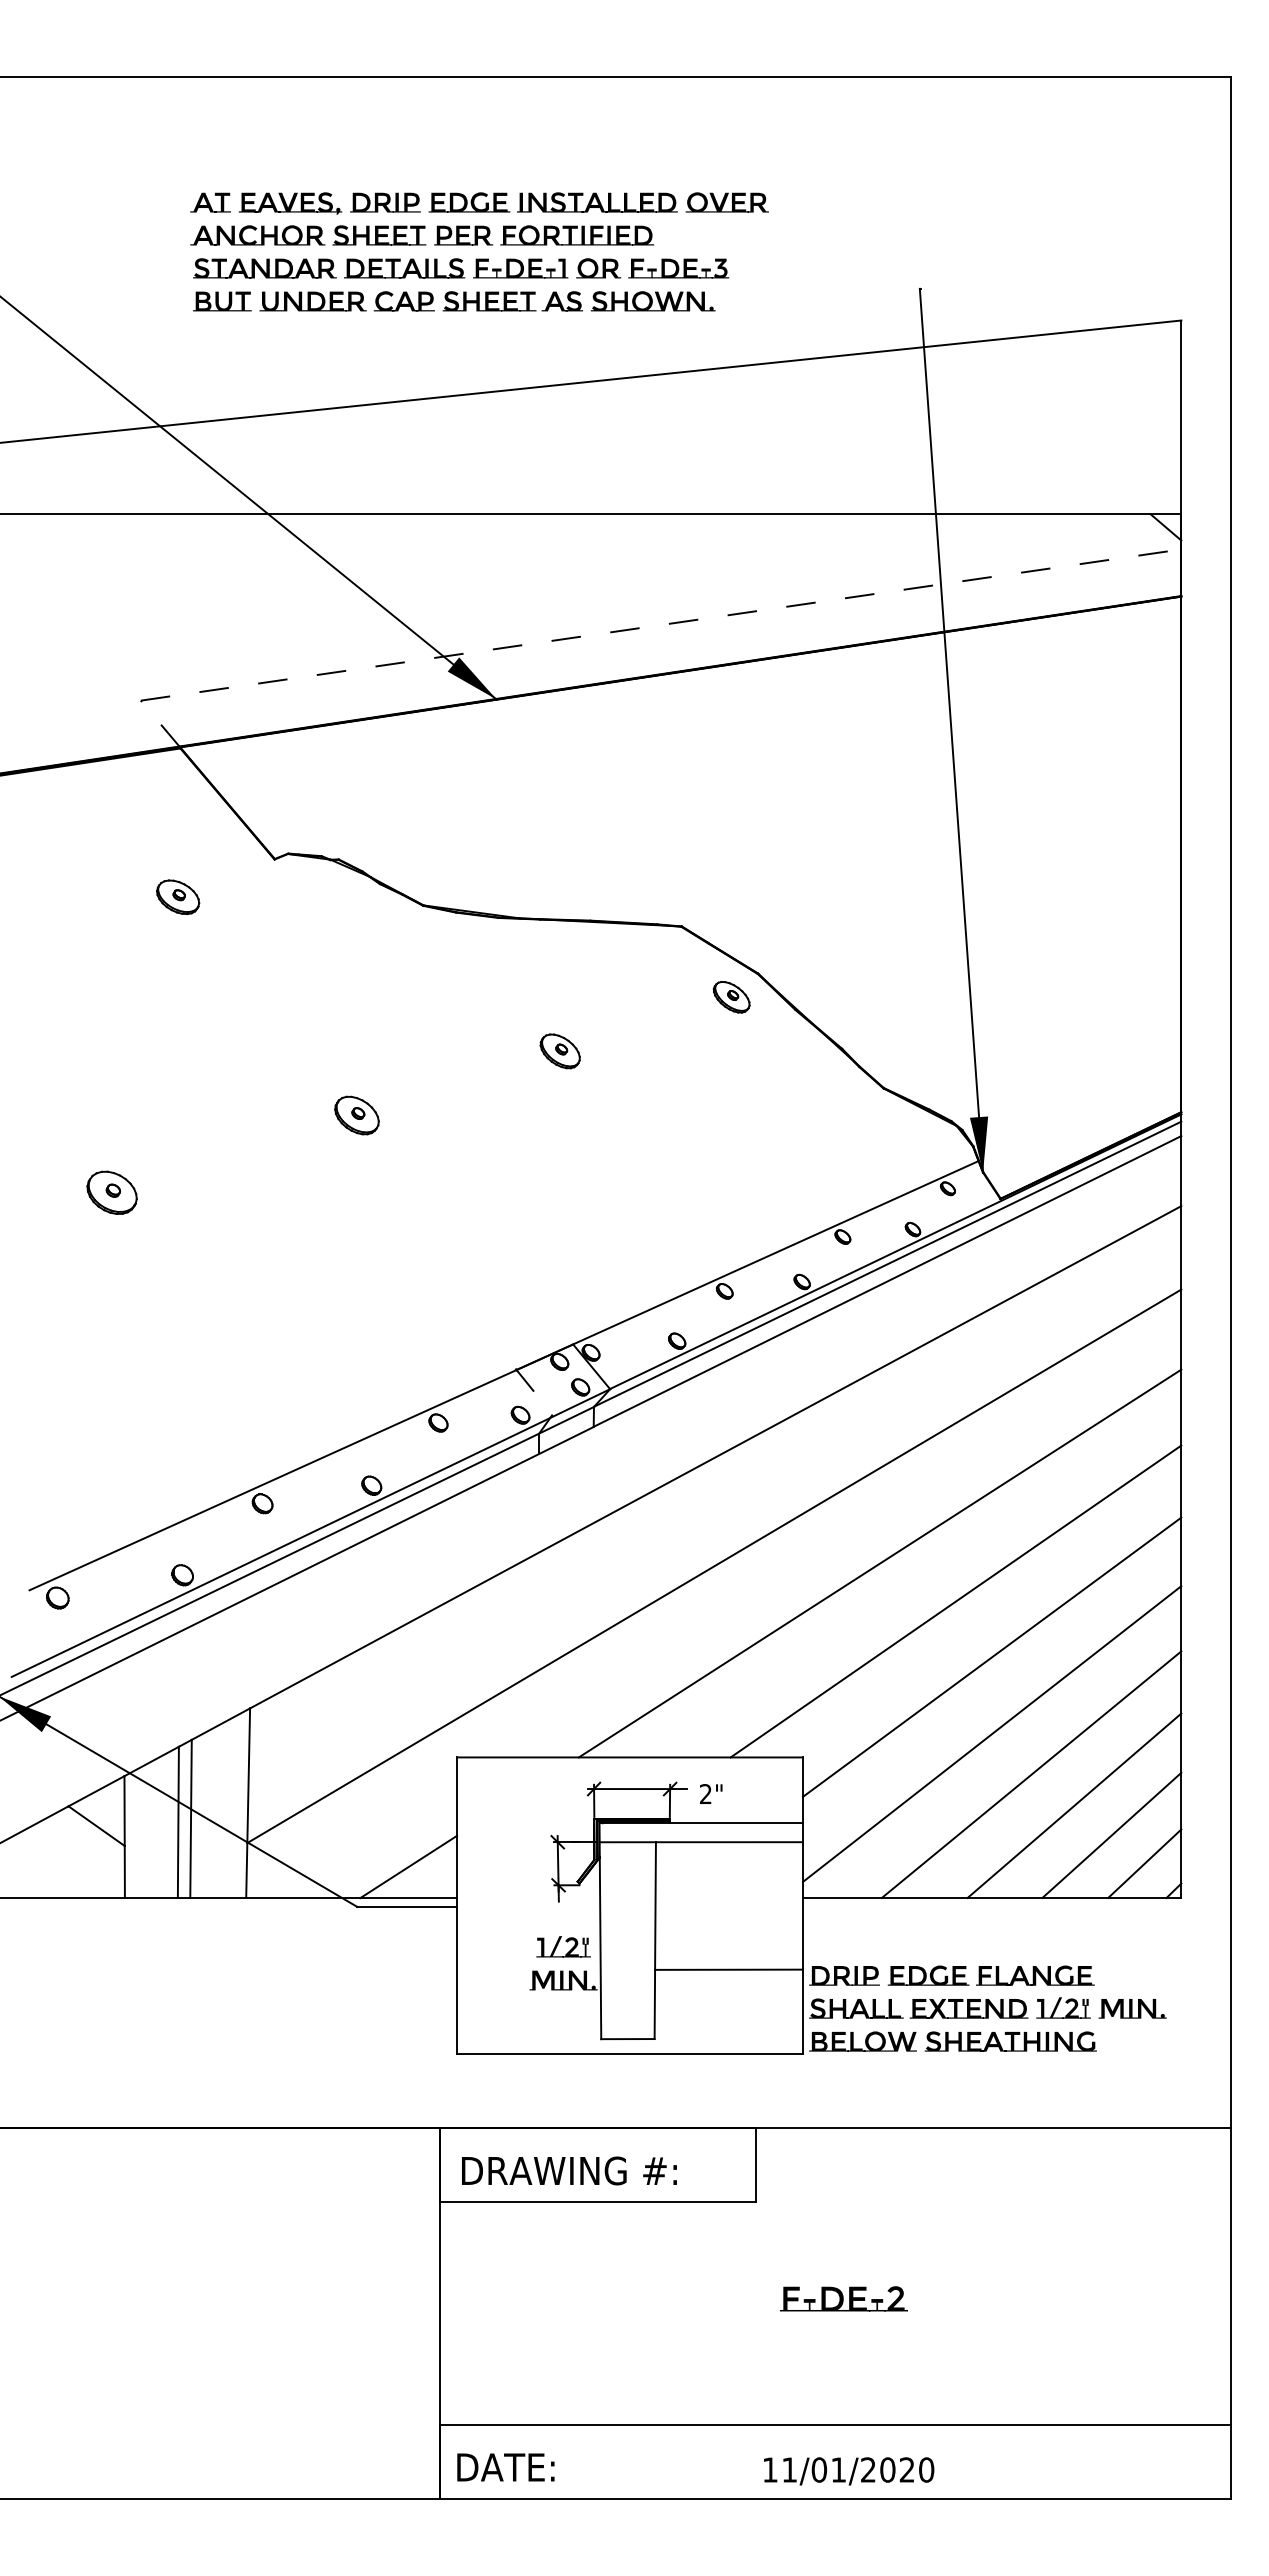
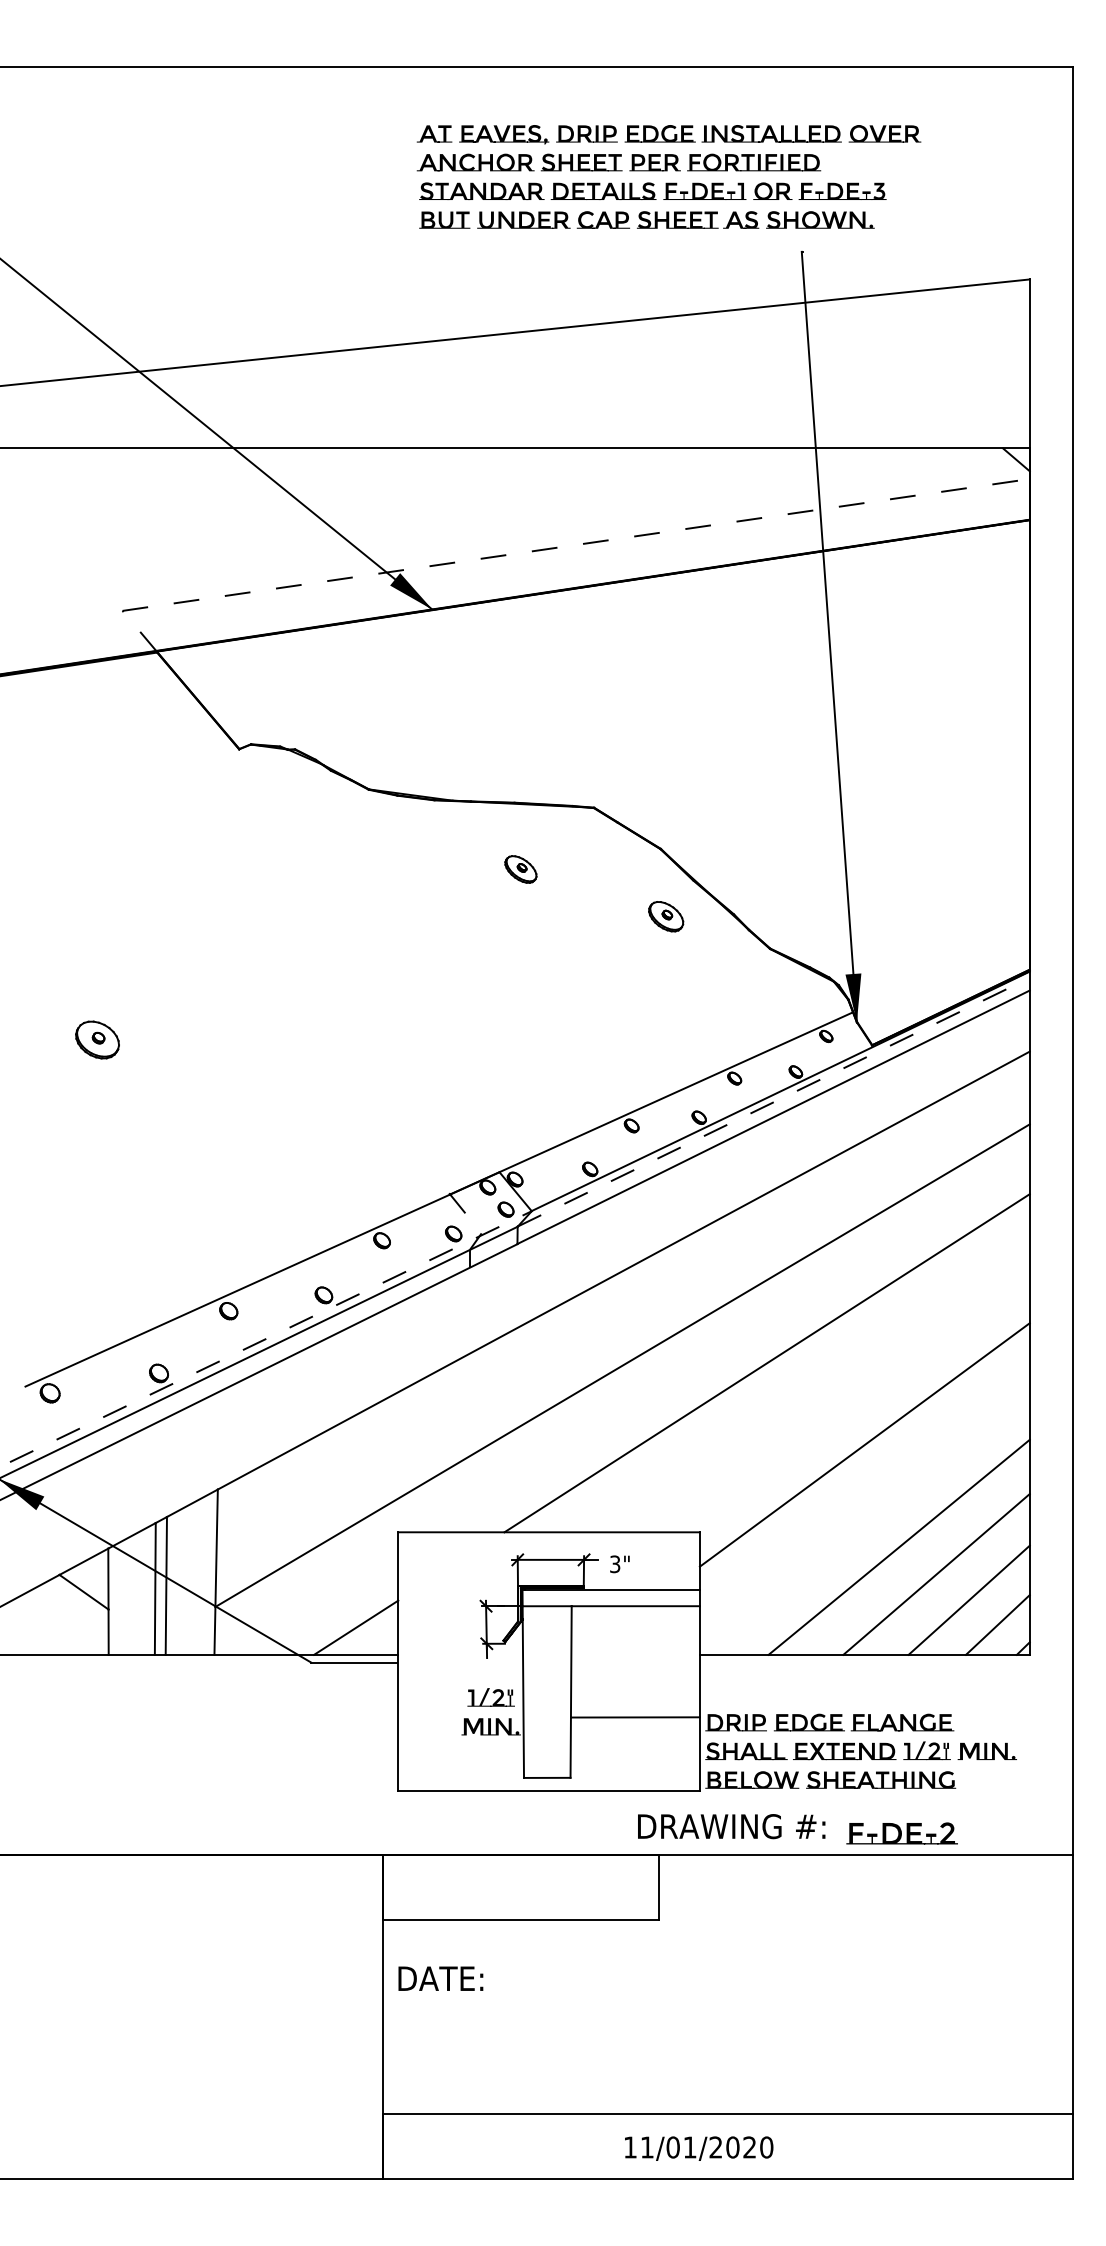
text: (479, 251) -> (668, 176), moved
part: (178, 896) -> (155, 781), removed
part: (731, 997) -> (520, 869), moved
part: (559, 1051) -> (665, 916), moved
part: (356, 1115) -> (310, 972), removed
line: (888, 1263) -> (774, 1101), solid -> dashed
line: (310, 1533) -> (270, 1337), solid -> dashed
line: (955, 1601) -> (832, 1396), removed
line: (991, 1733) -> (864, 1511), removed
text: (705, 1794) -> (614, 1564), 2" -> 3"
text: (569, 2170) -> (731, 1826), moved
text: (843, 2298) -> (901, 1833), moved
text: (505, 2467) -> (440, 1978), moved
text: (849, 2471) -> (699, 2148), moved

